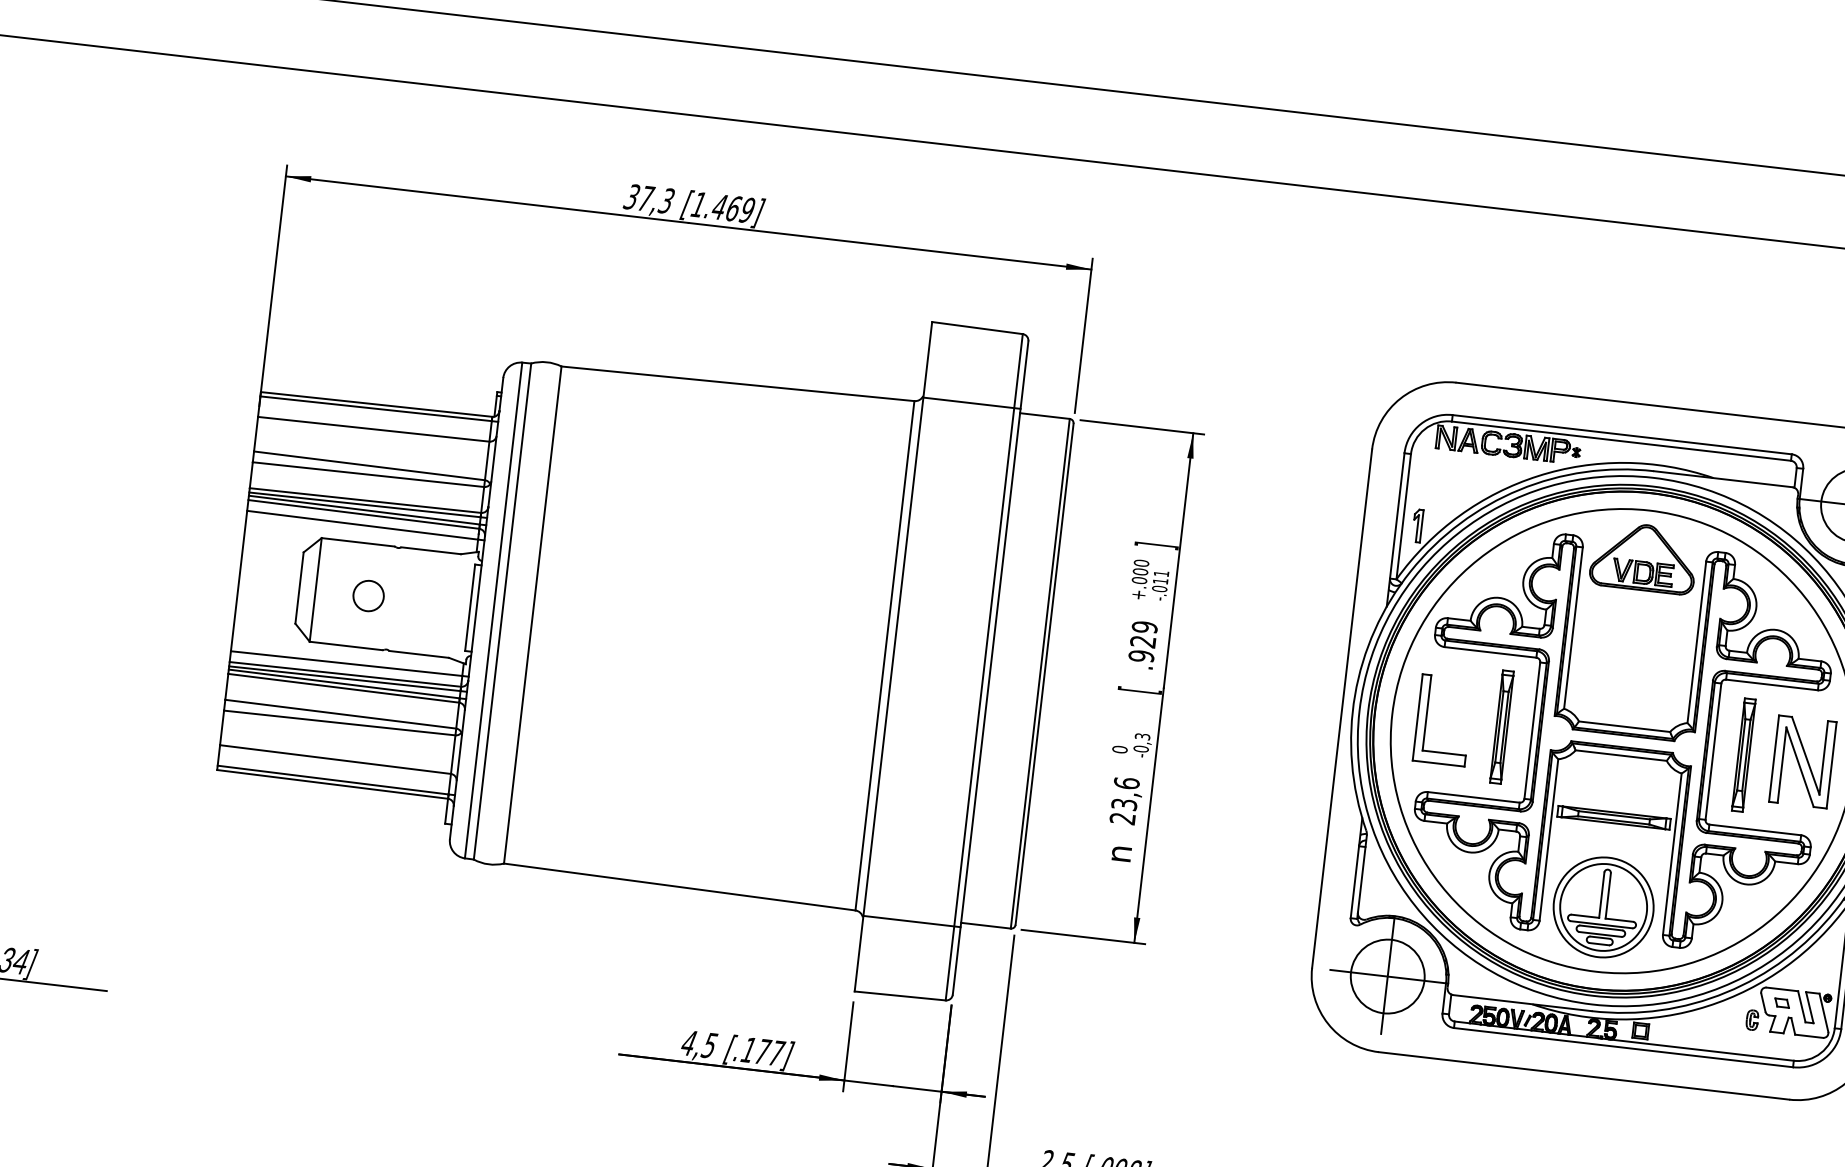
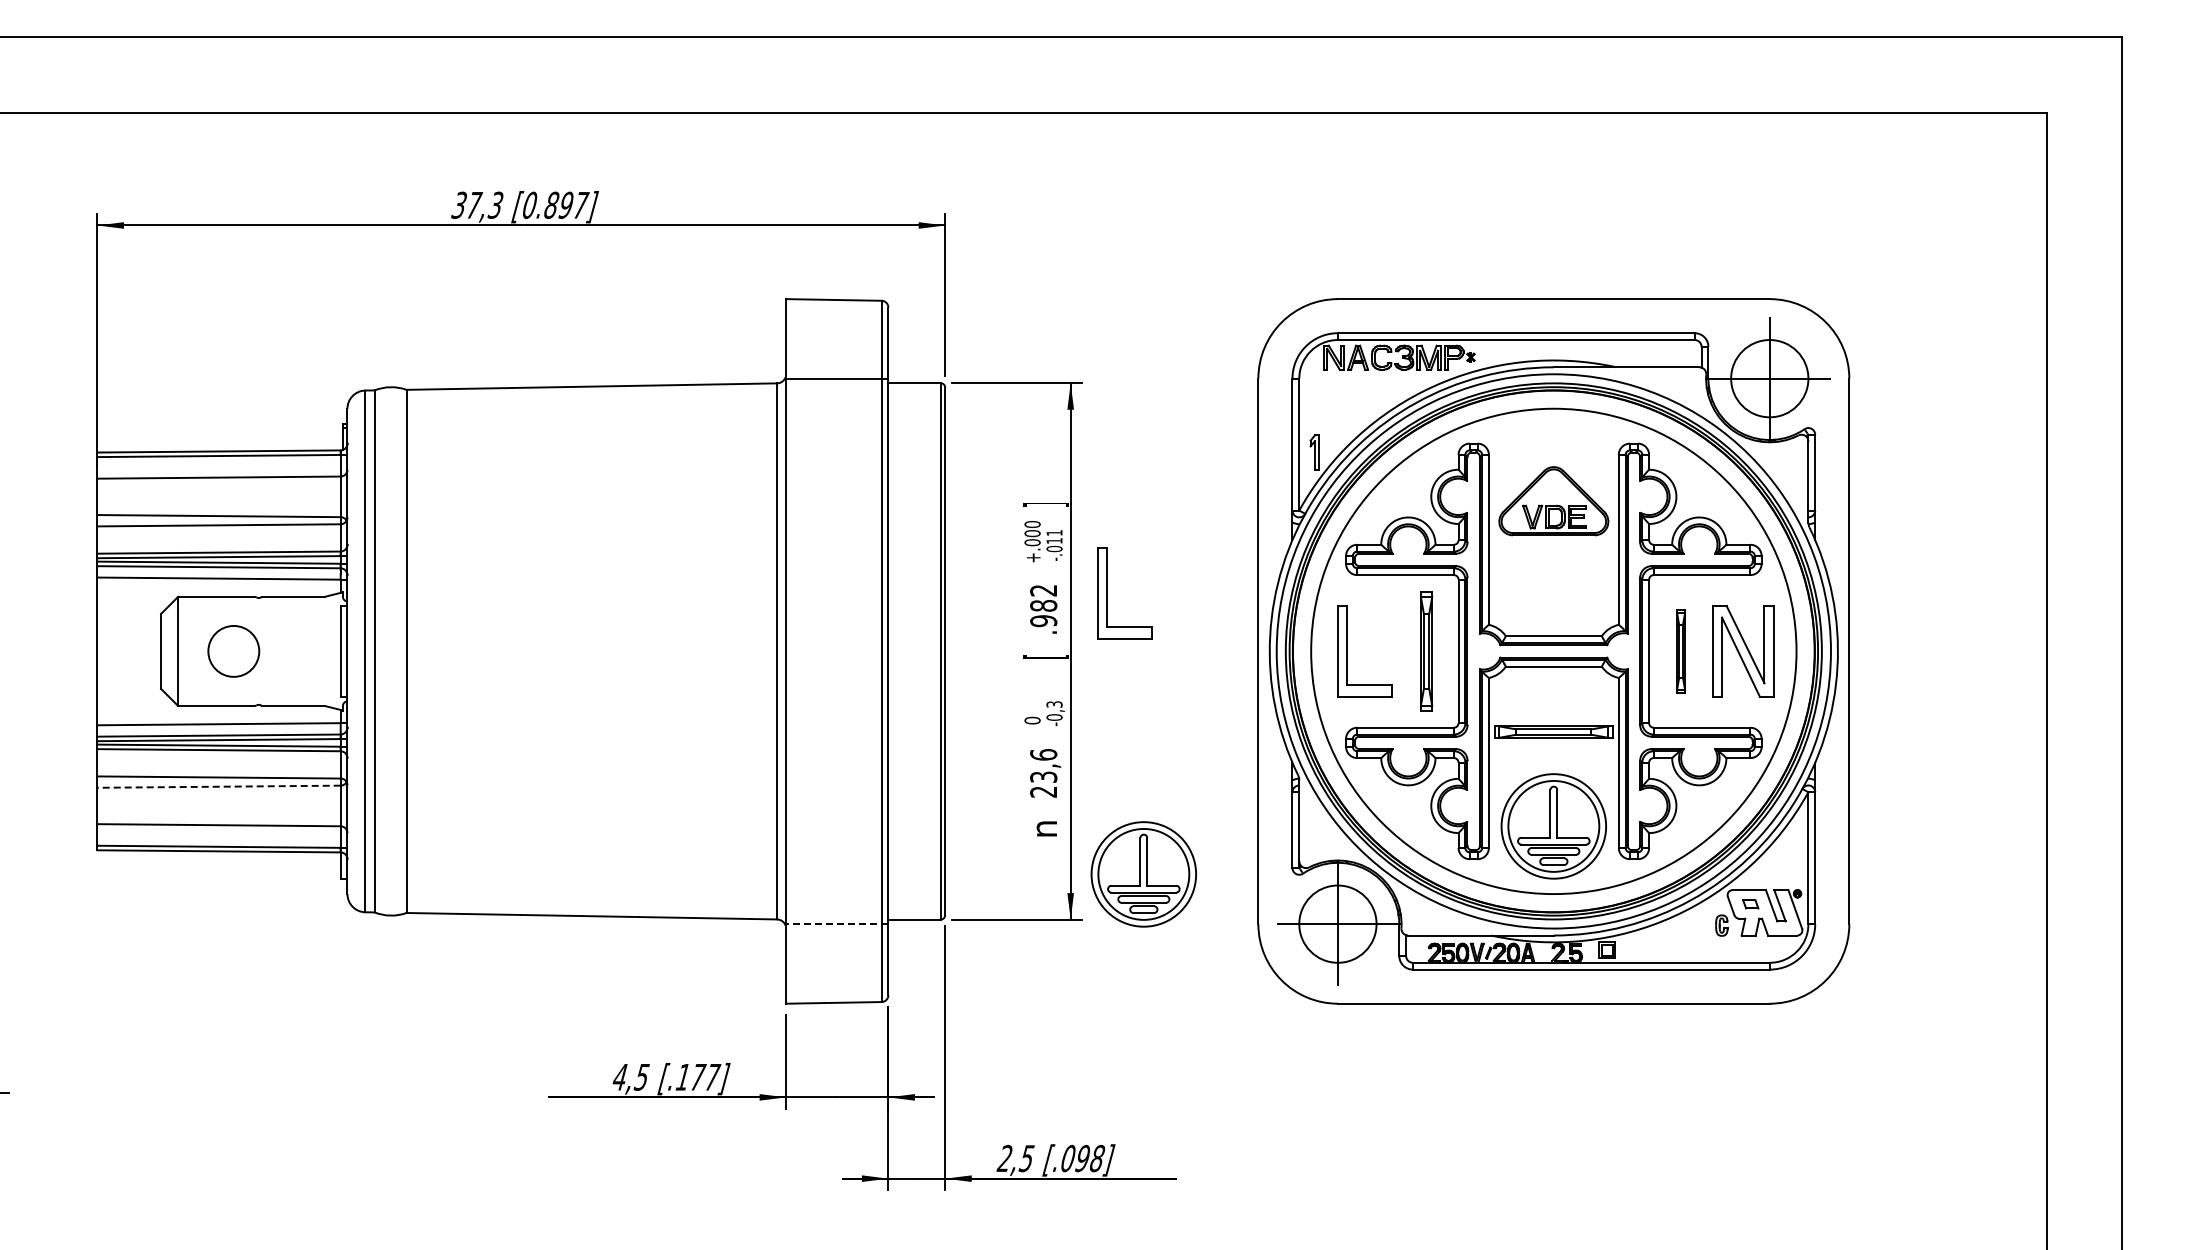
text: (723, 206) -> (555, 204), [1.469] -> [0.897]
part: (1643, 557) -> (1553, 501), moved
circle: (368, 596) -> (233, 651), size x1.6
text: (1143, 633) -> (1043, 597), .929 -> .982
part: (1205, 637) -> (1107, 593), added
line: (340, 722) -> (219, 786), solid -> dashed
part: (1743, 755) -> (1680, 651), size x0.7
part: (1208, 908) -> (1143, 874), added
line: (911, 921) -> (836, 924), solid -> dashed

